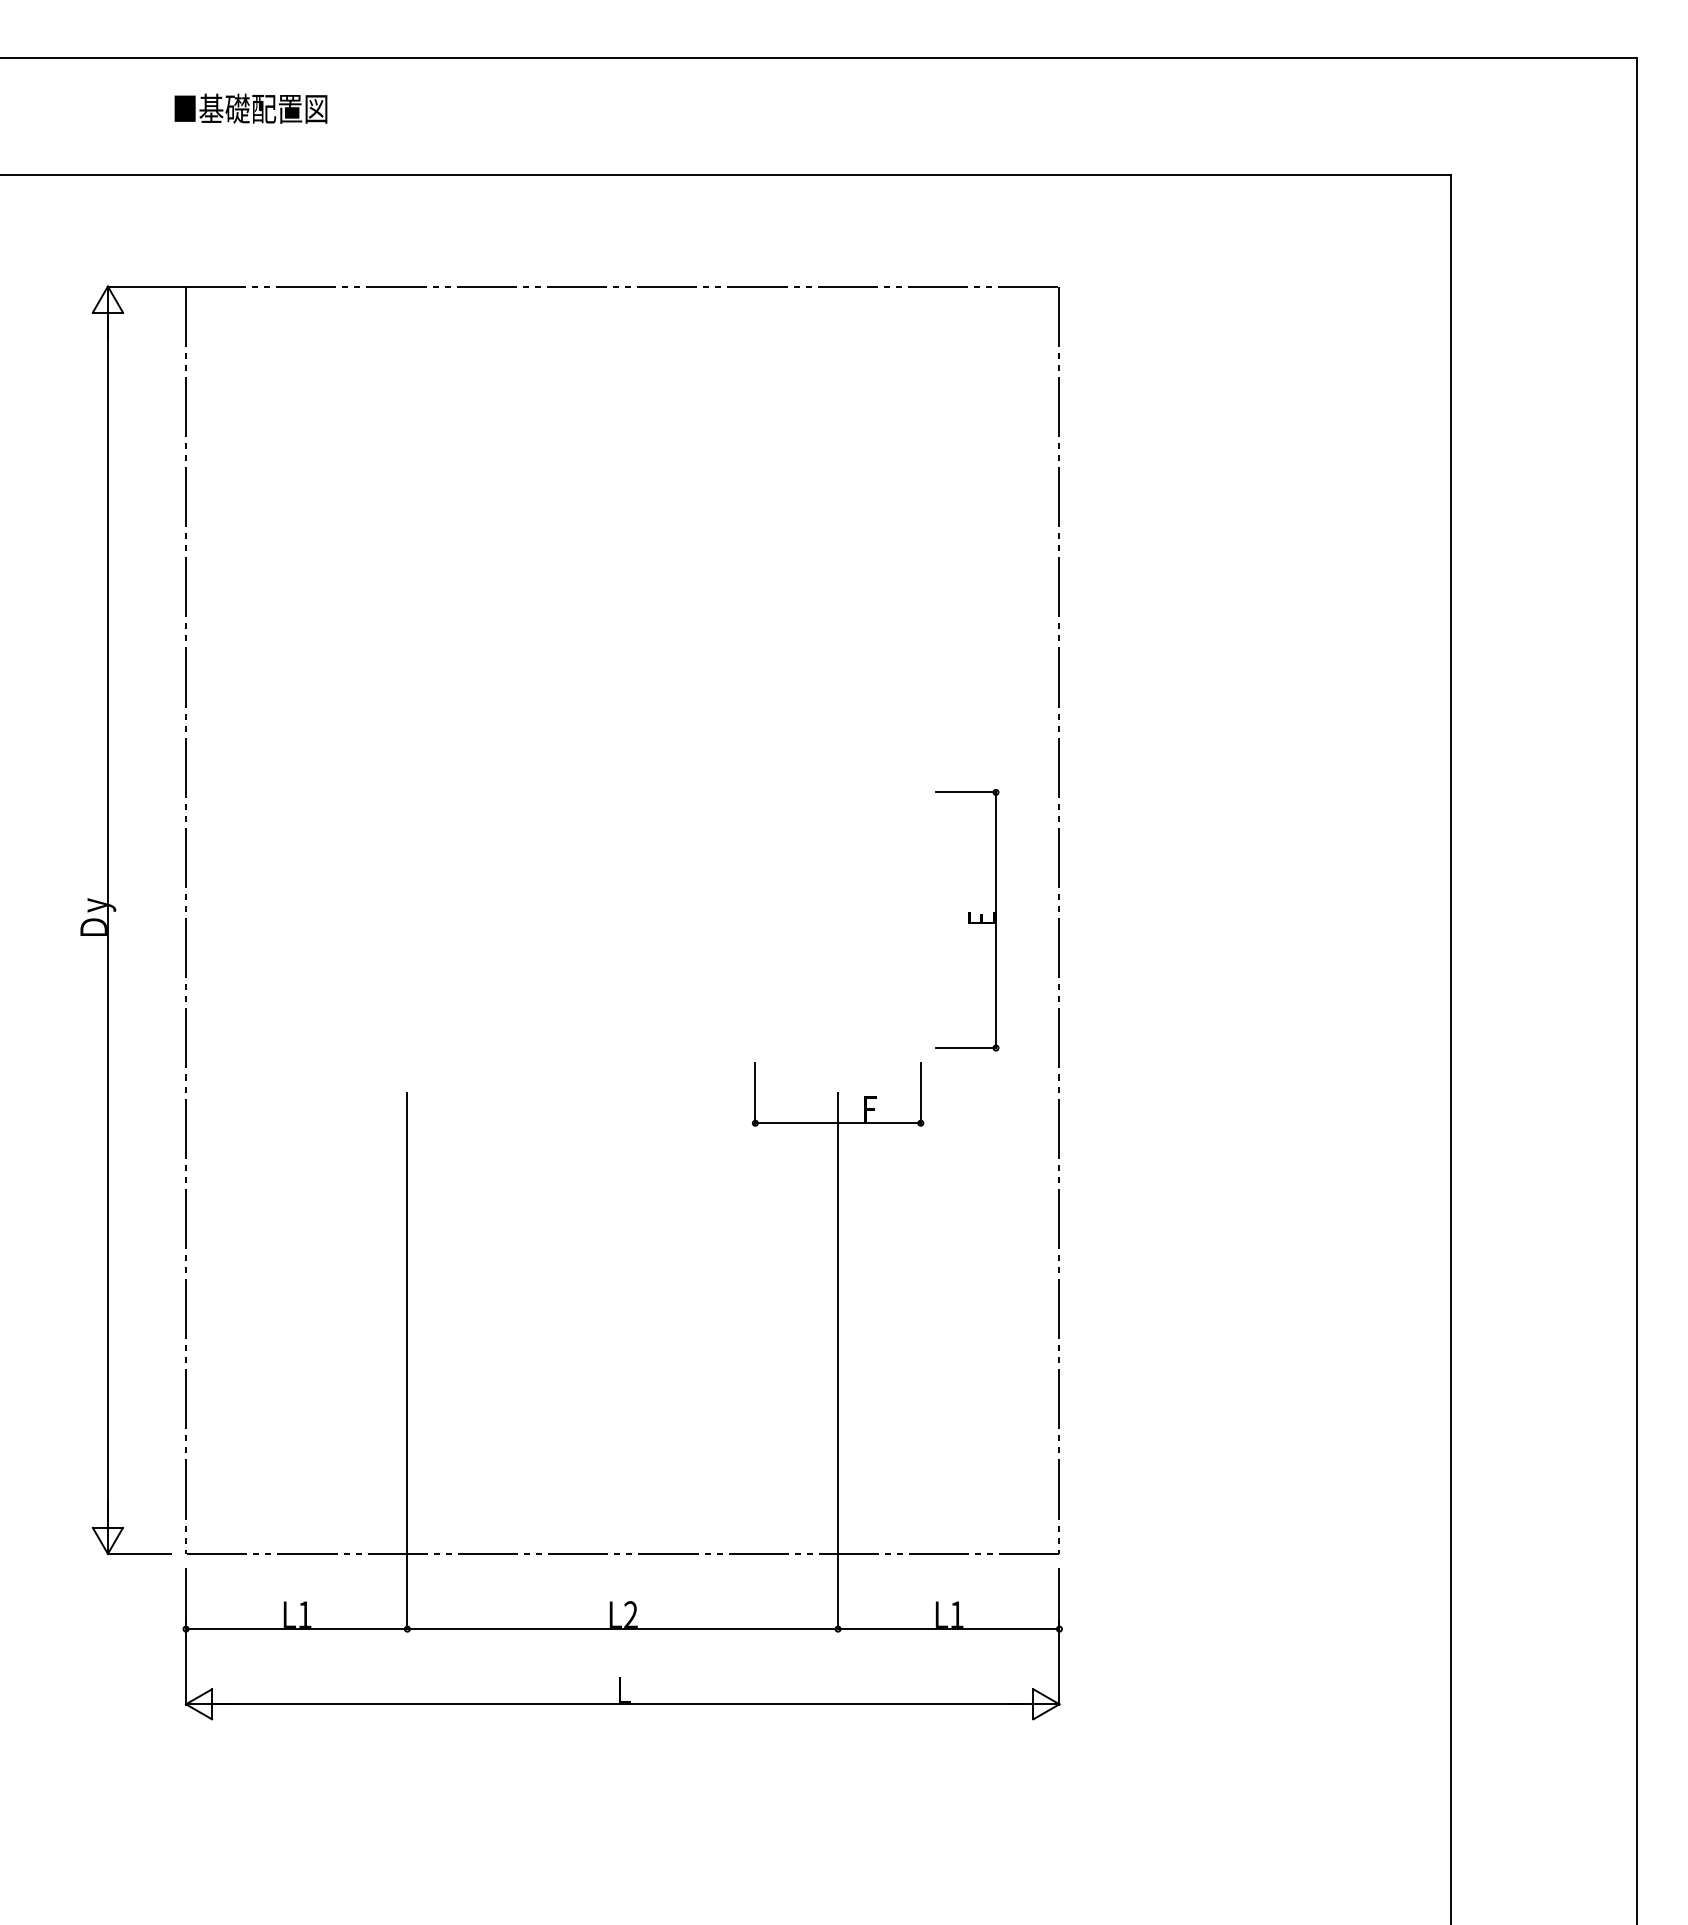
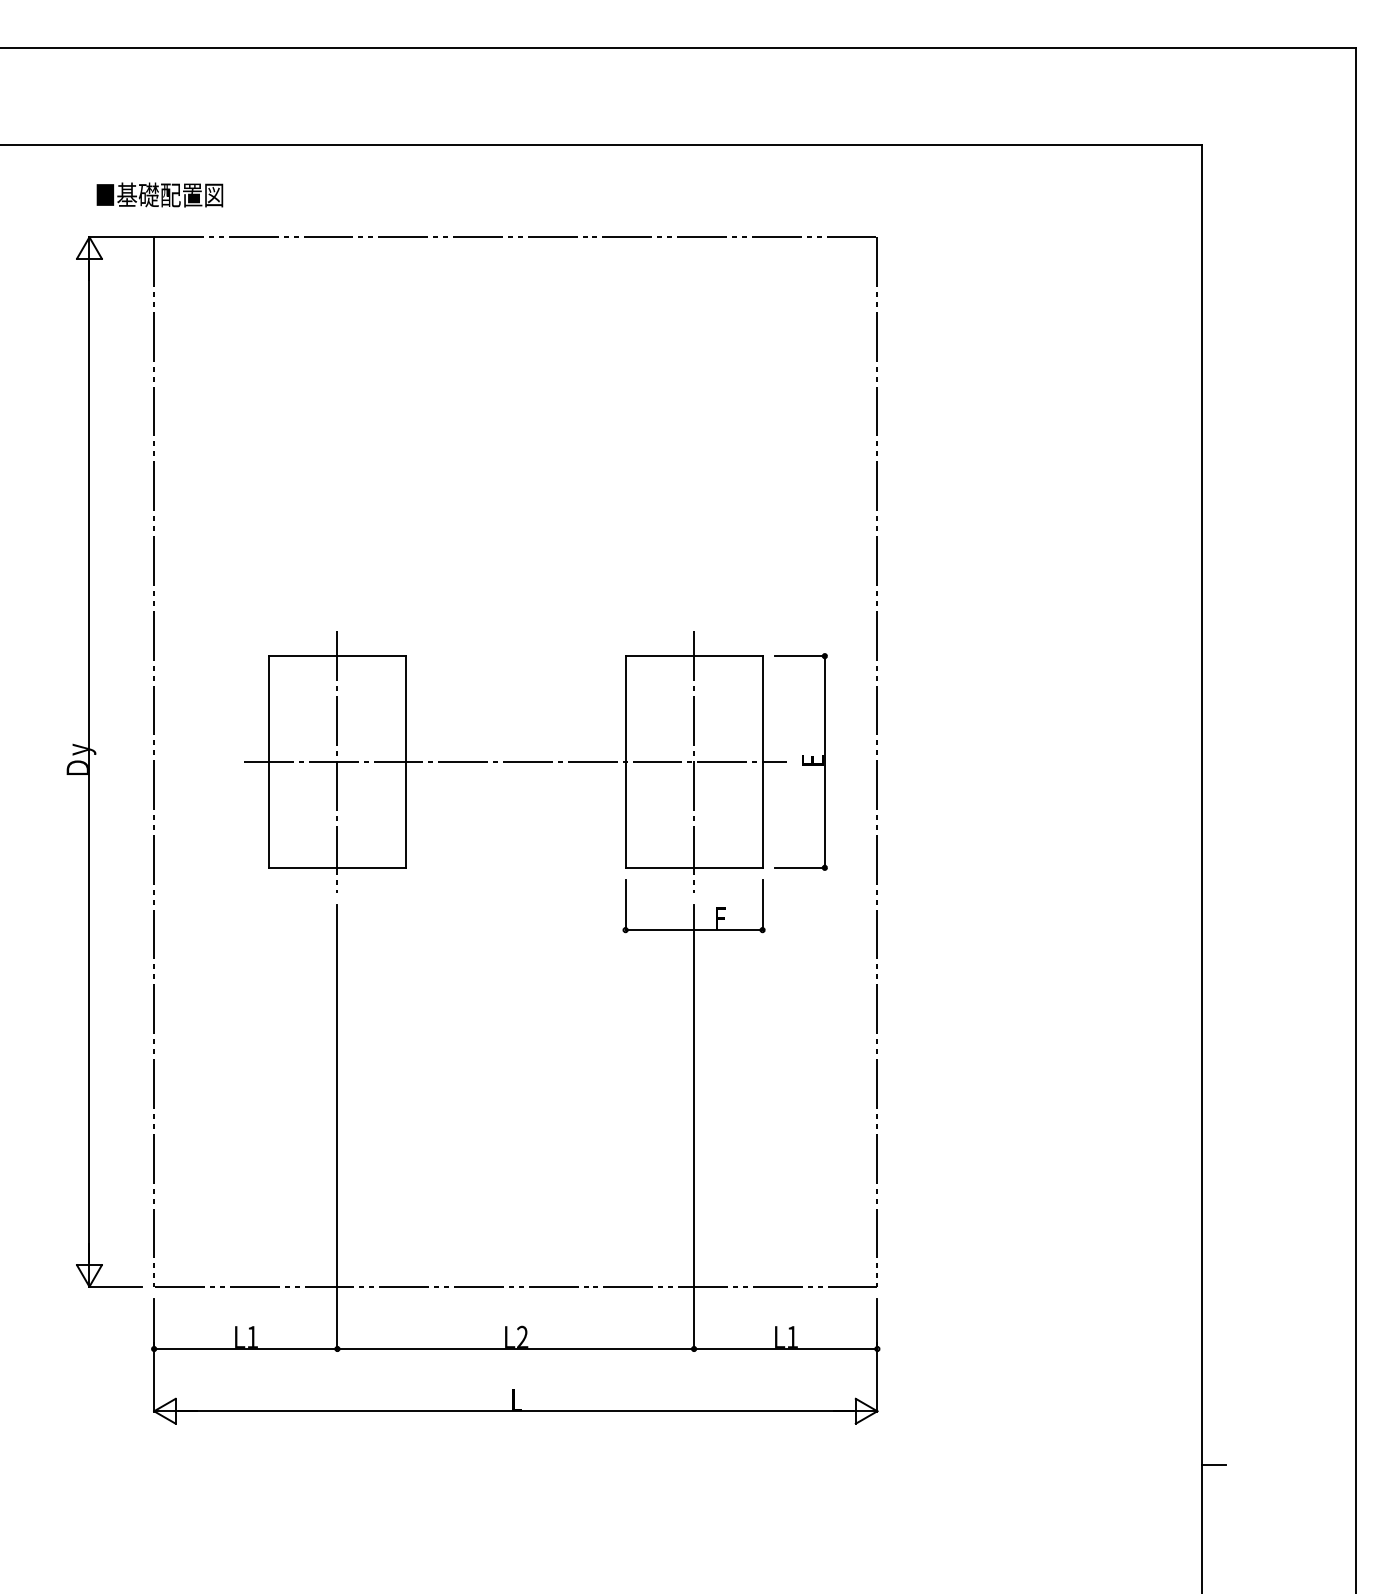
text: (250, 108) -> (159, 194), moved
part: (622, 919) -> (515, 761), added
line: (1465, 1768) -> (1213, 1464), added

